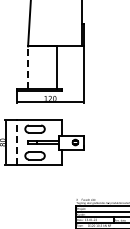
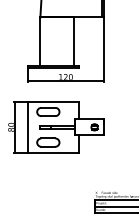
line: (28, 67) -> (40, 41), dashed -> solid
line: (16, 142) -> (27, 127), dashed -> solid

